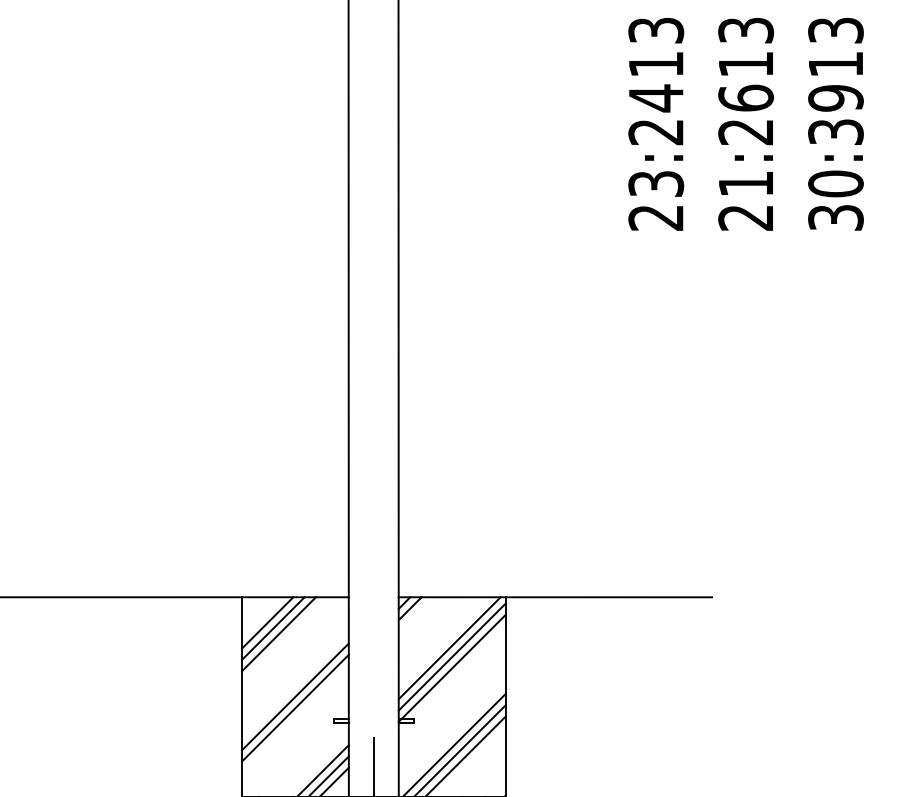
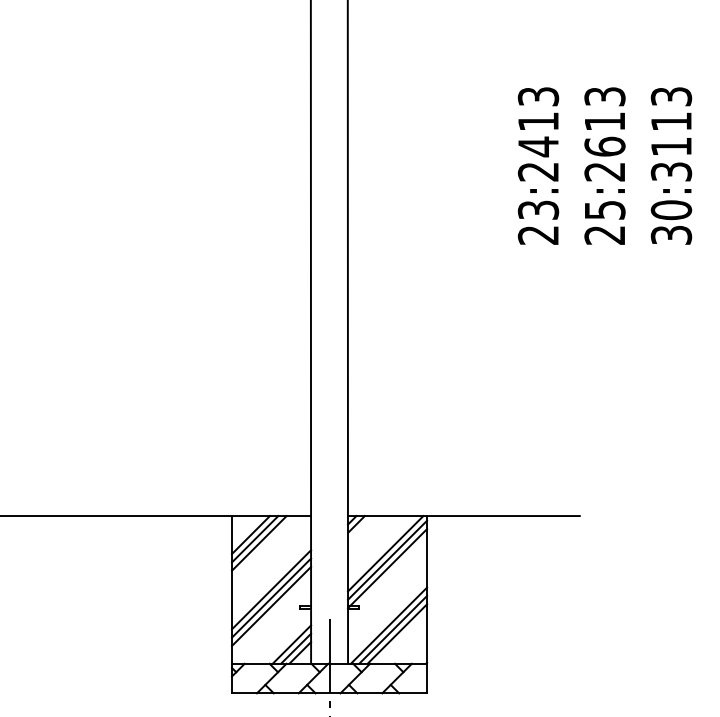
text: (835, 97) -> (671, 146), 30:3913 -> 30:3113
text: (746, 184) -> (605, 210), 21:2613 -> 25:2613
line: (295, 718) -> (271, 605), added

